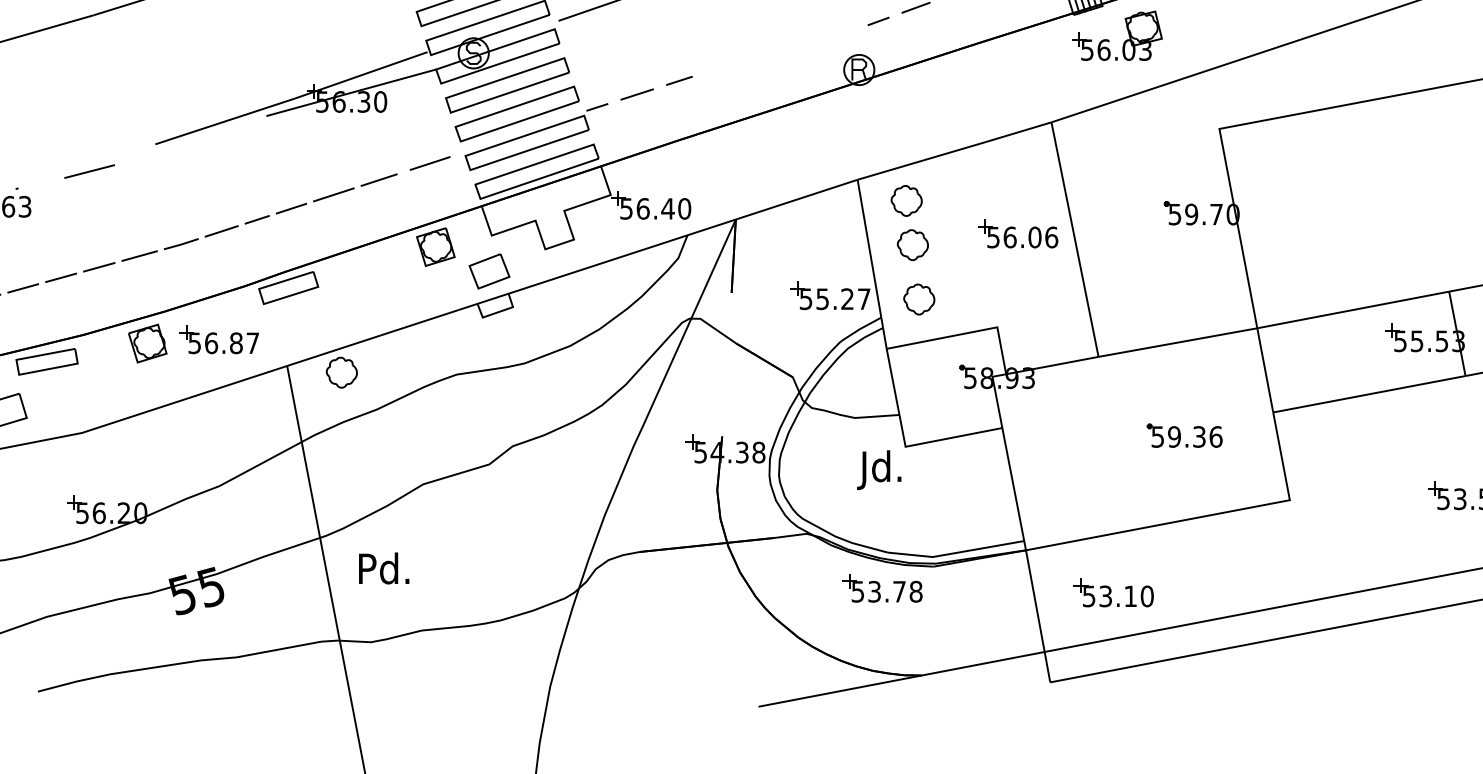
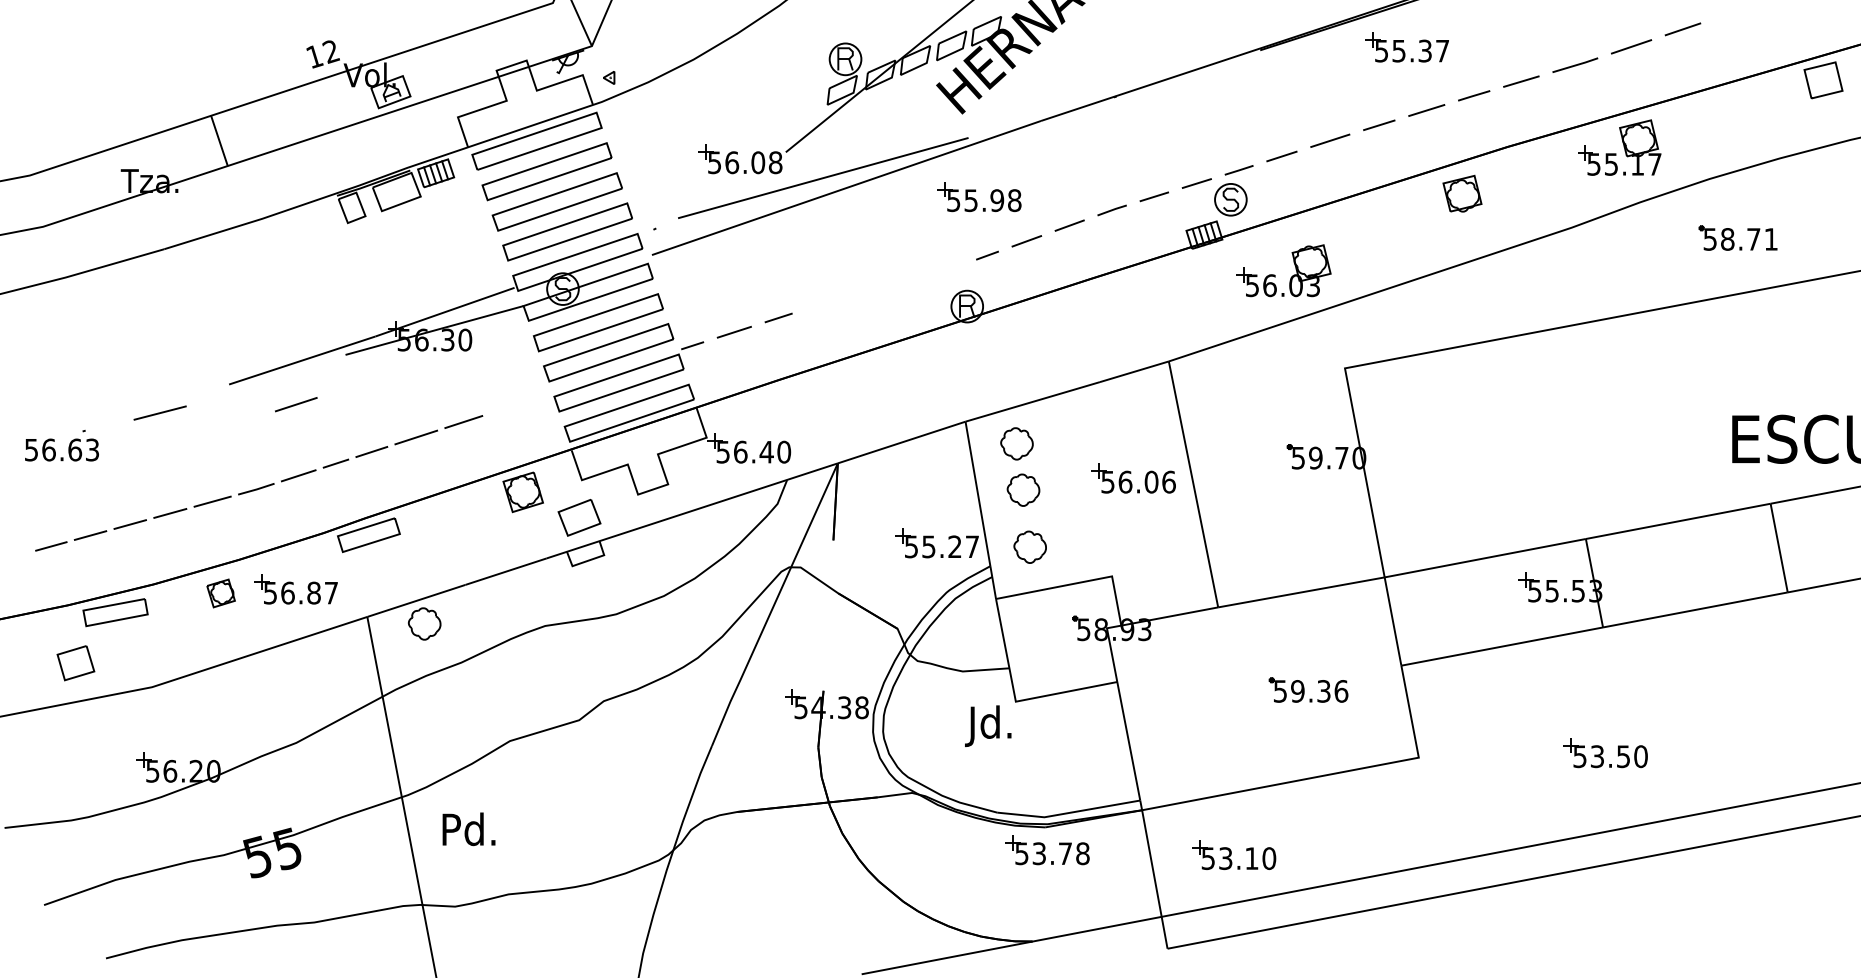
part: (1109, 40) -> (1275, 275), moved
line: (430, 163) -> (296, 404), moved
part: (147, 343) -> (220, 593), size x0.7
part: (882, 588) -> (1047, 850), moved

